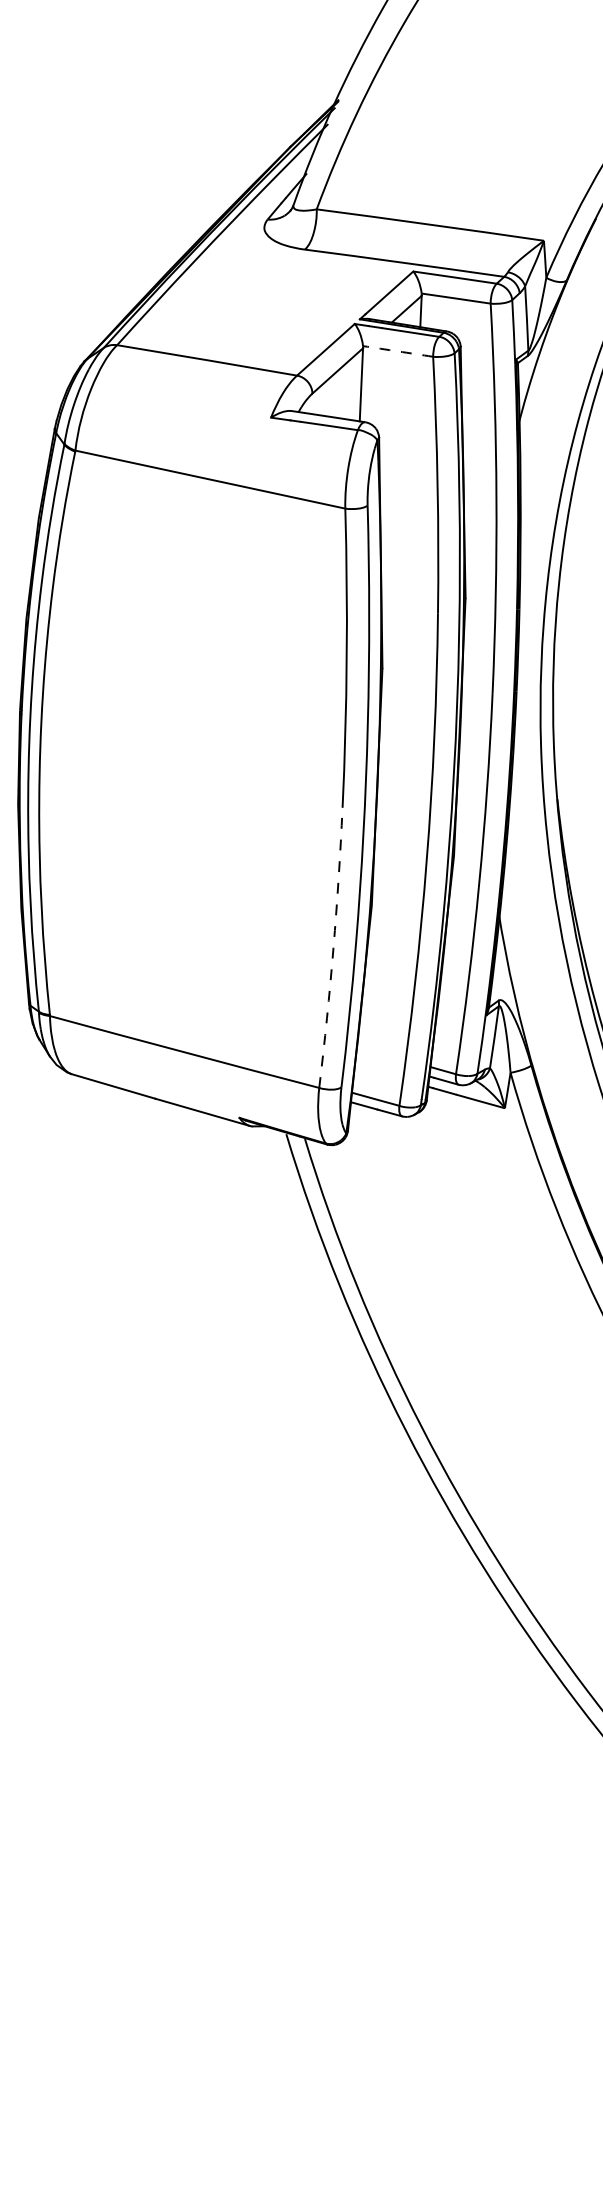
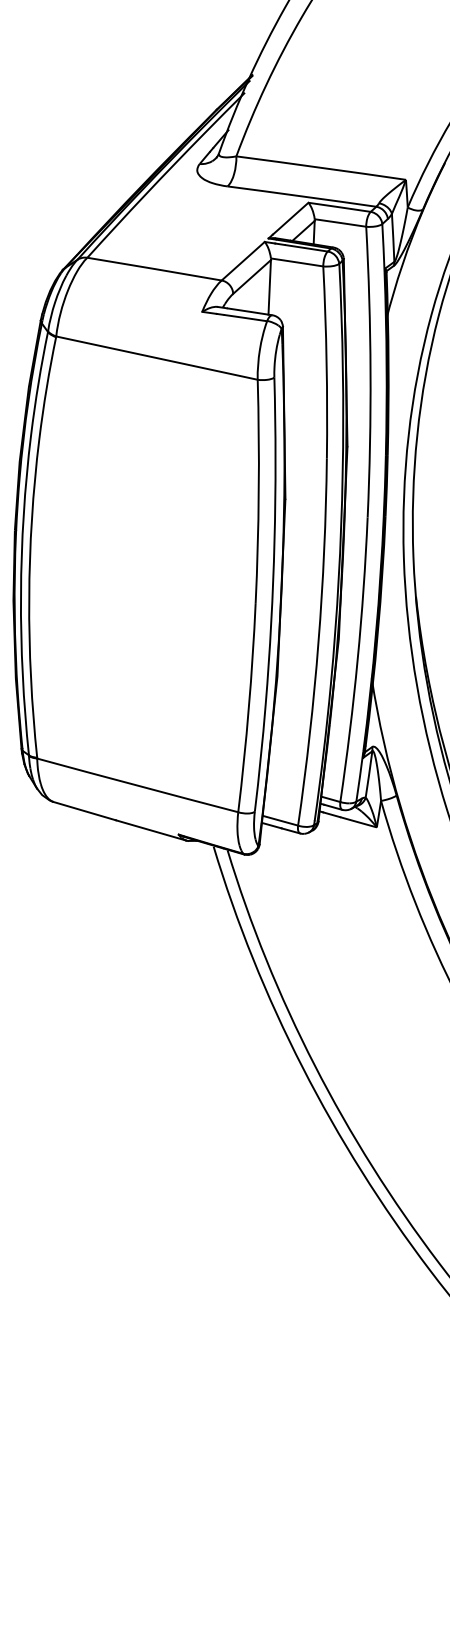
arc: (398, 351) -> (297, 262), dashed -> solid
arc: (333, 948) -> (248, 708), dashed -> solid

